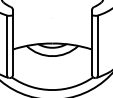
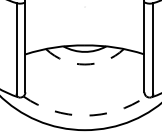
arc: (52, 56) -> (84, 64), solid -> dashed
arc: (52, 90) -> (84, 116), solid -> dashed

